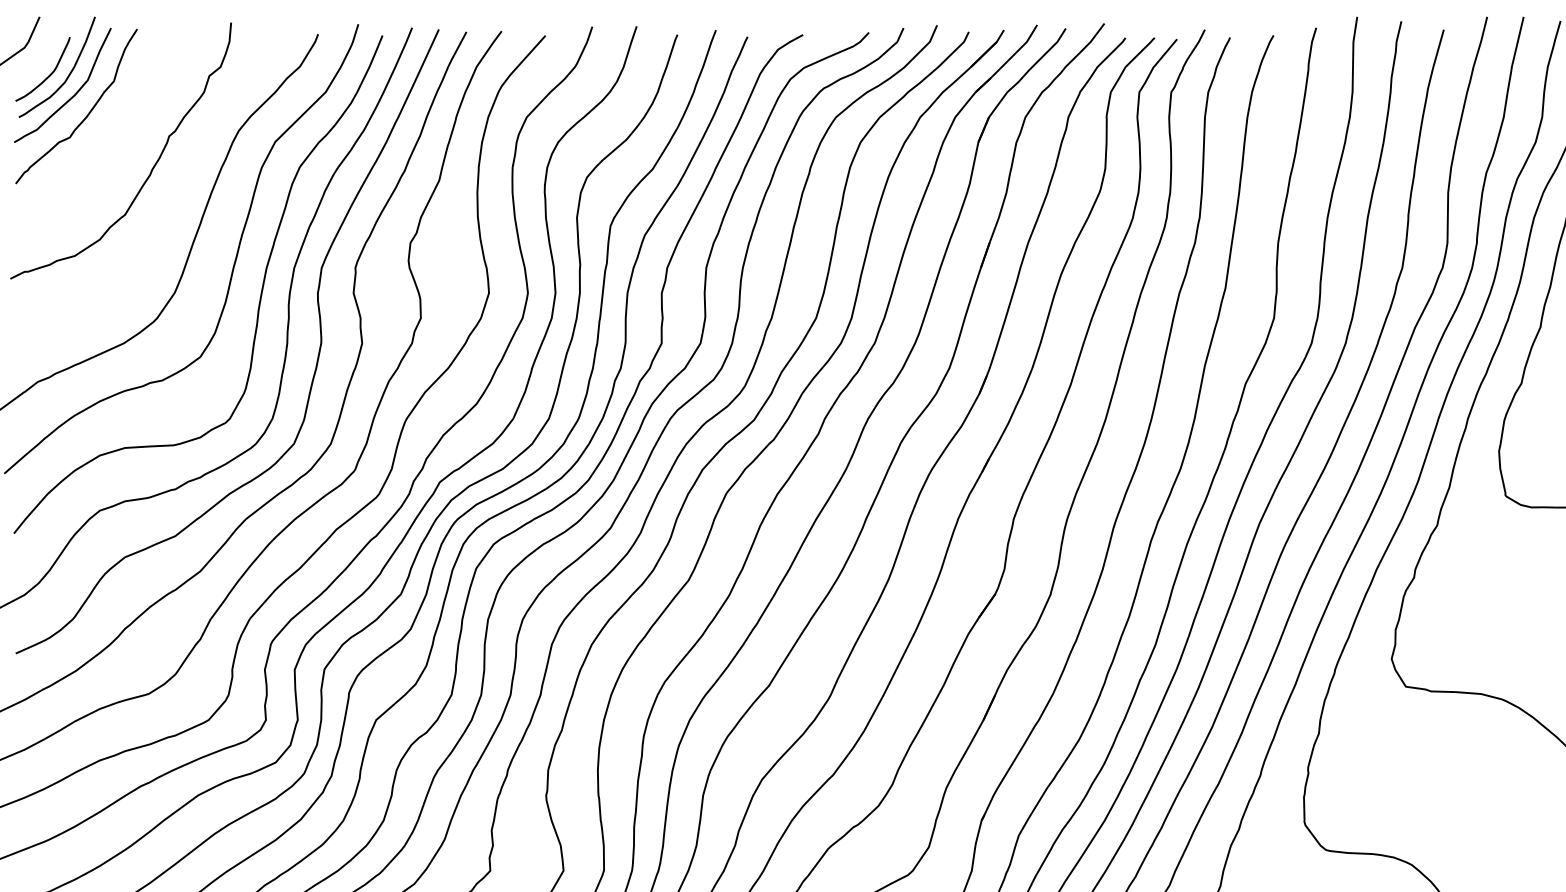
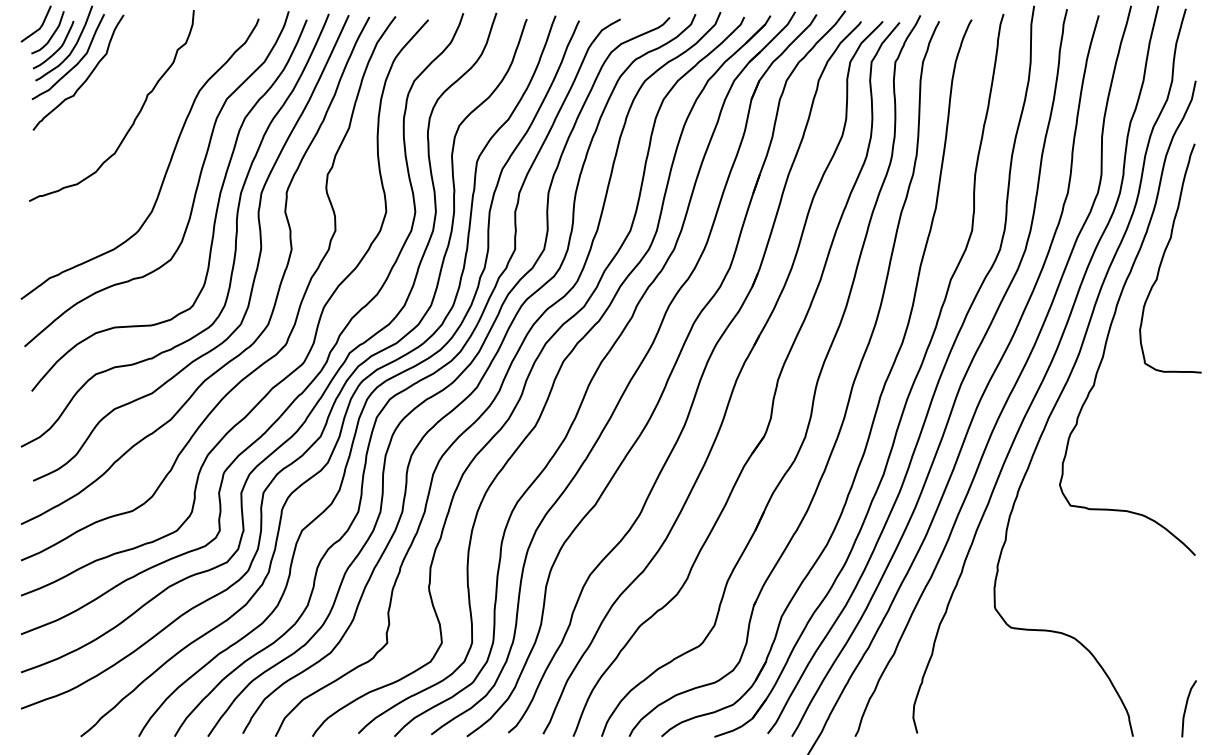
curve: (40, 56) -> (51, 35), added

